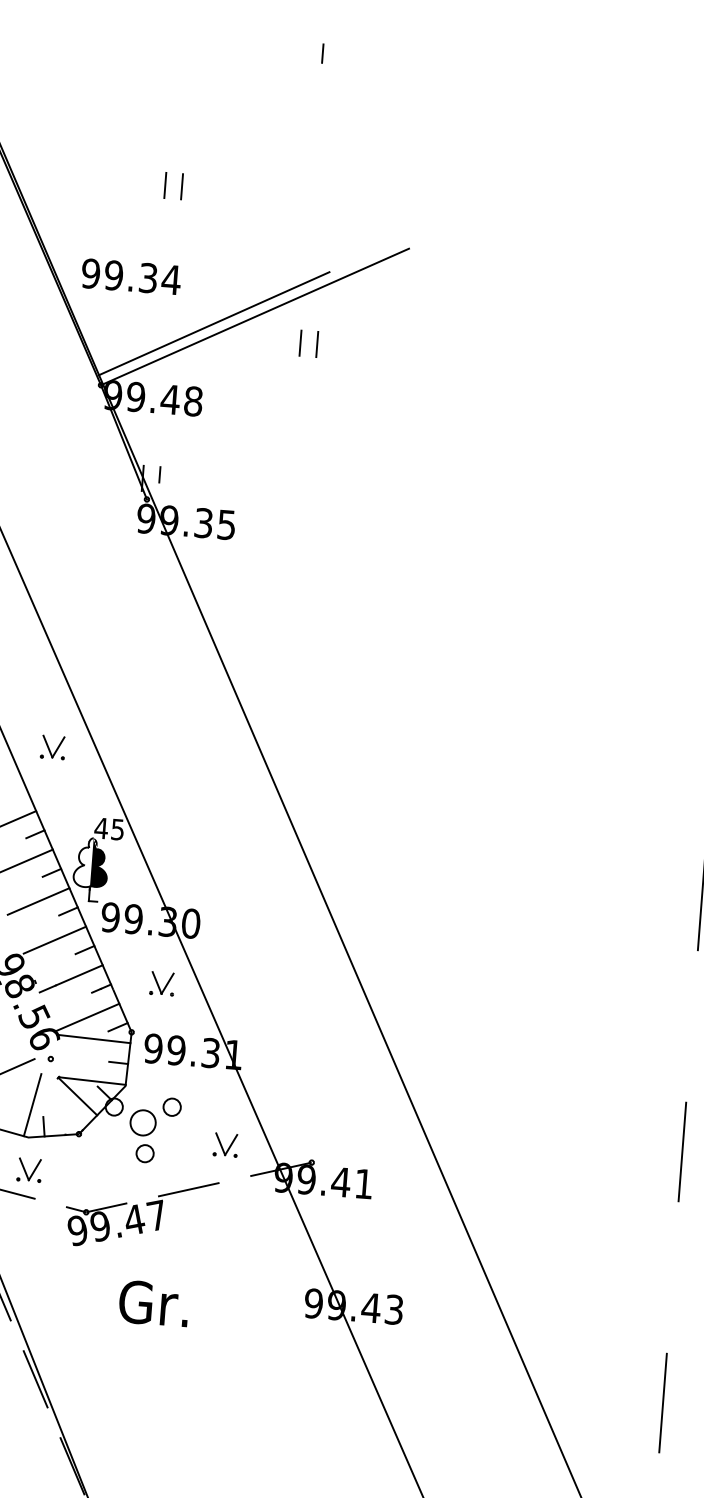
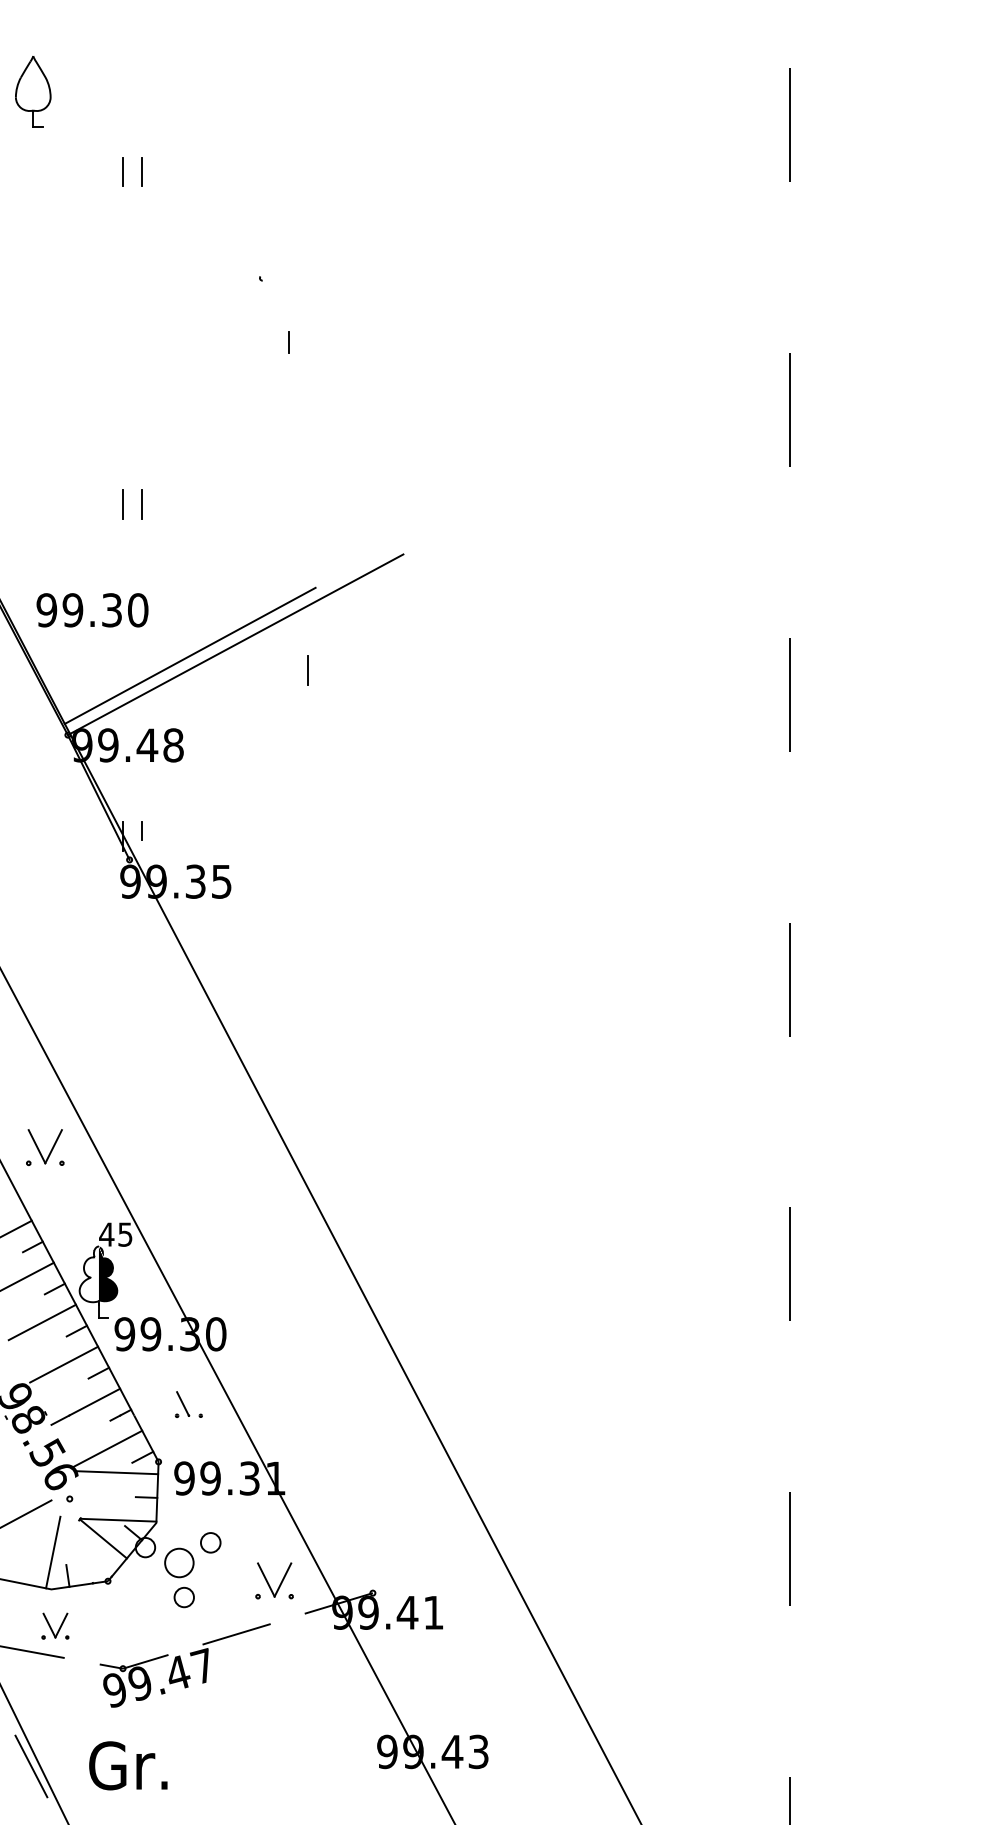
text: (170, 280) -> (137, 610), 99.34 -> 99.30
line: (300, 343) -> (289, 670), removed
part: (53, 747) -> (45, 1147), size x1.4
line: (167, 983) -> (194, 1403), removed
part: (225, 1144) -> (274, 1580), size x1.4
text: (154, 1303) -> (128, 1765), moved

